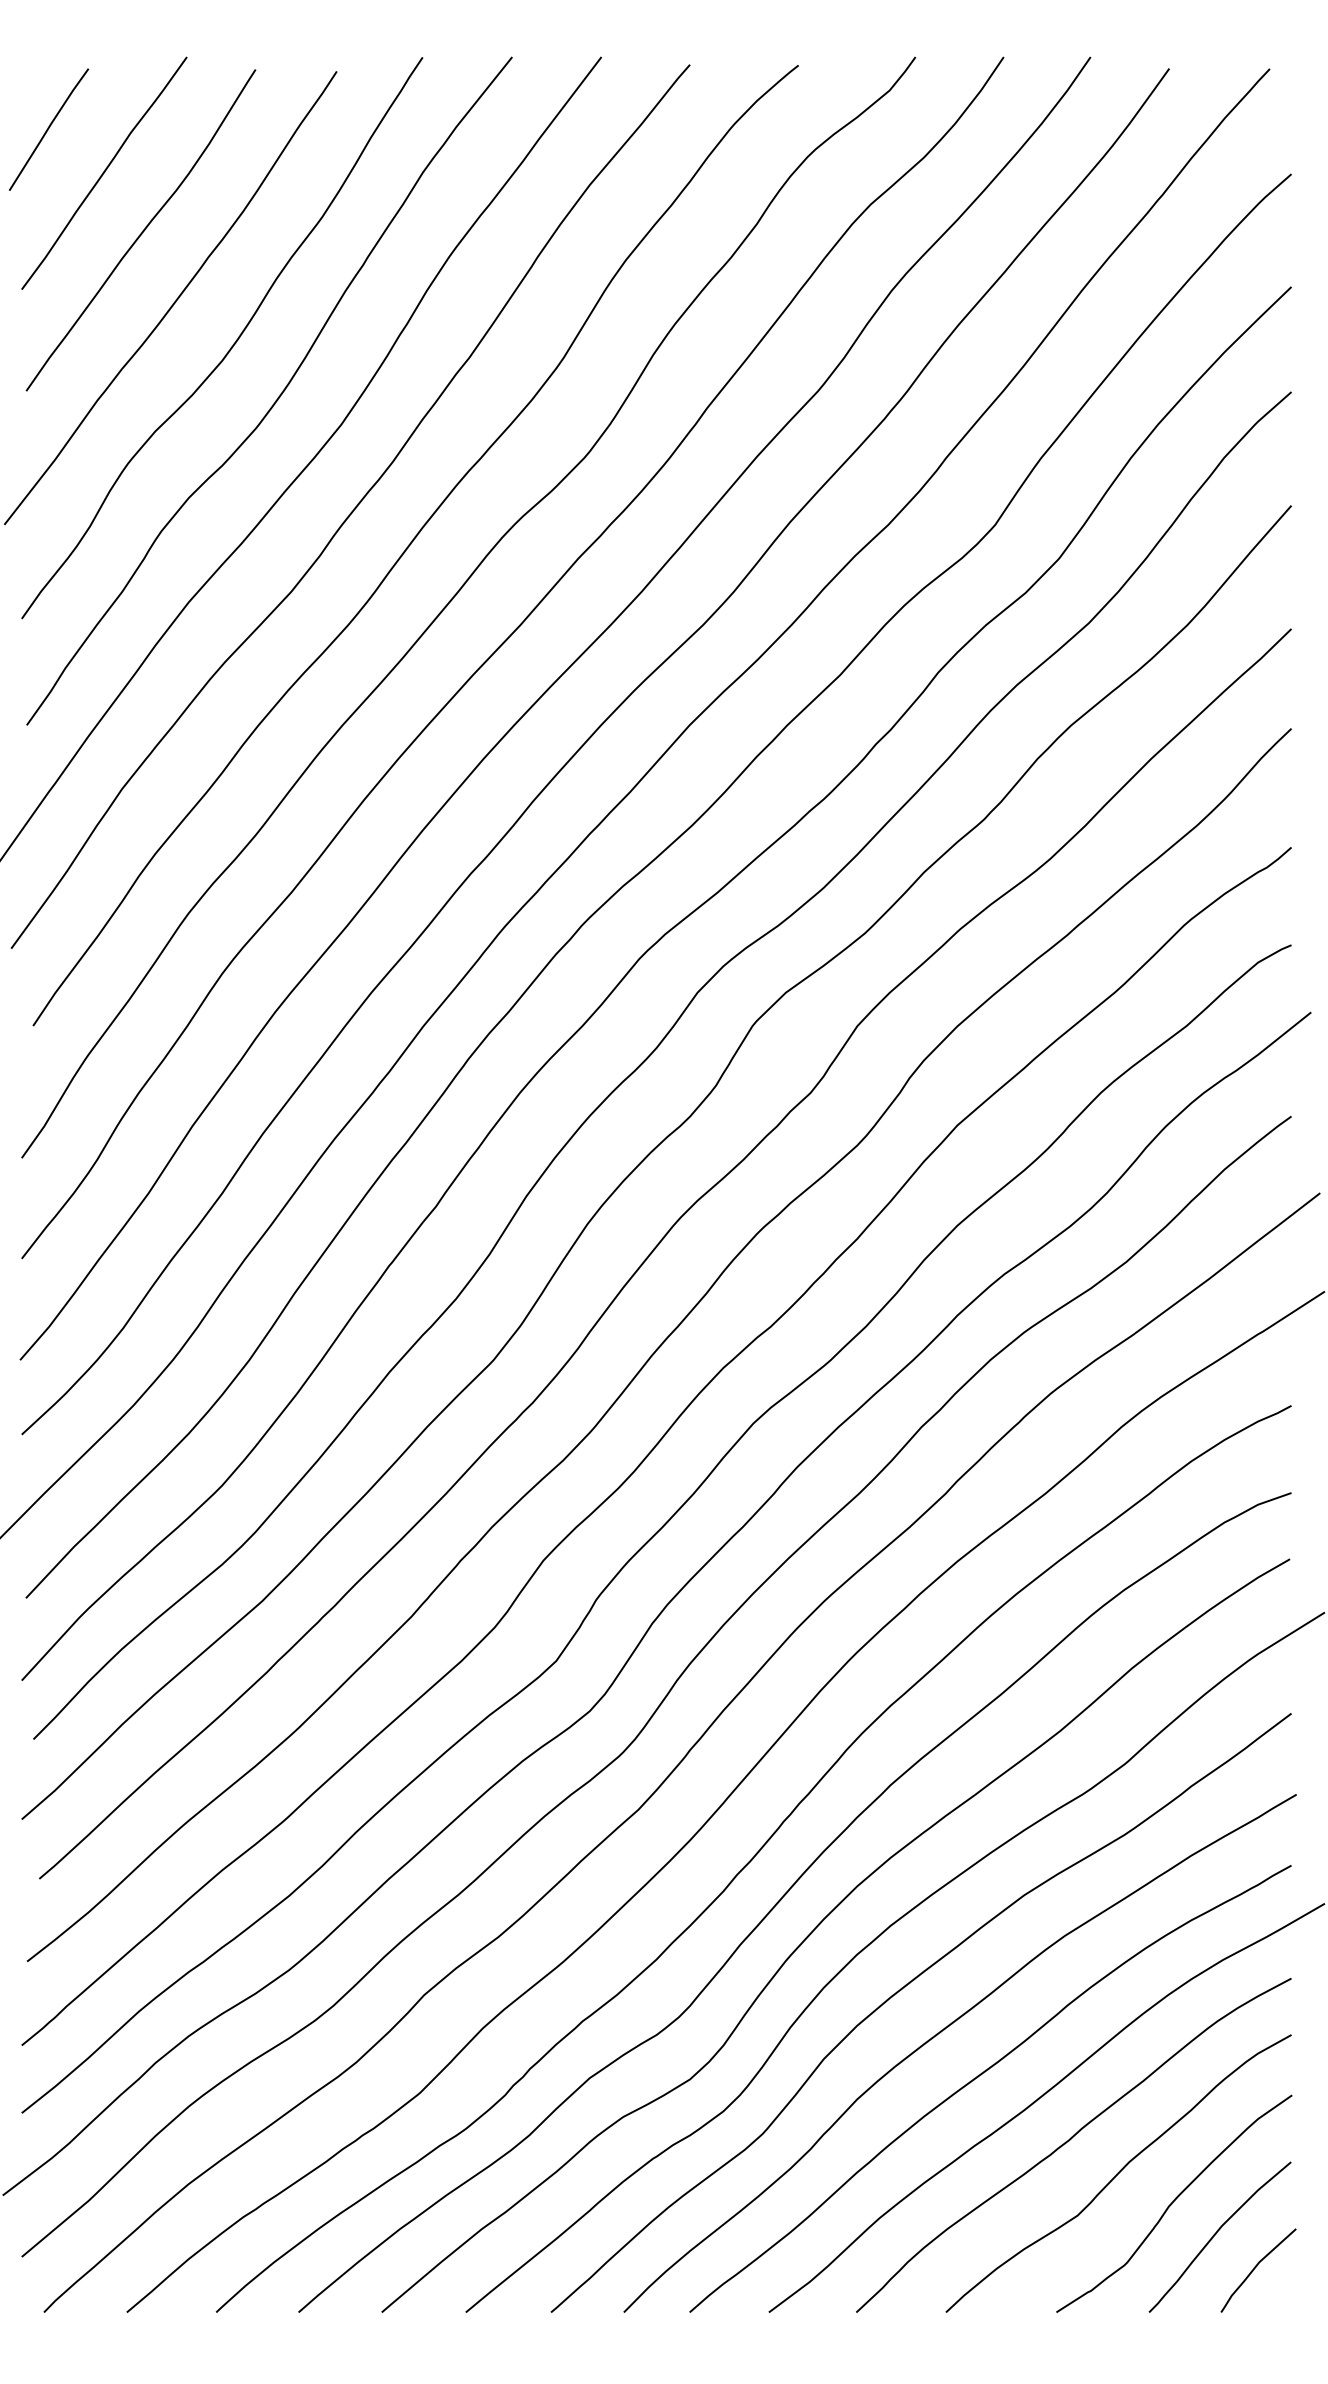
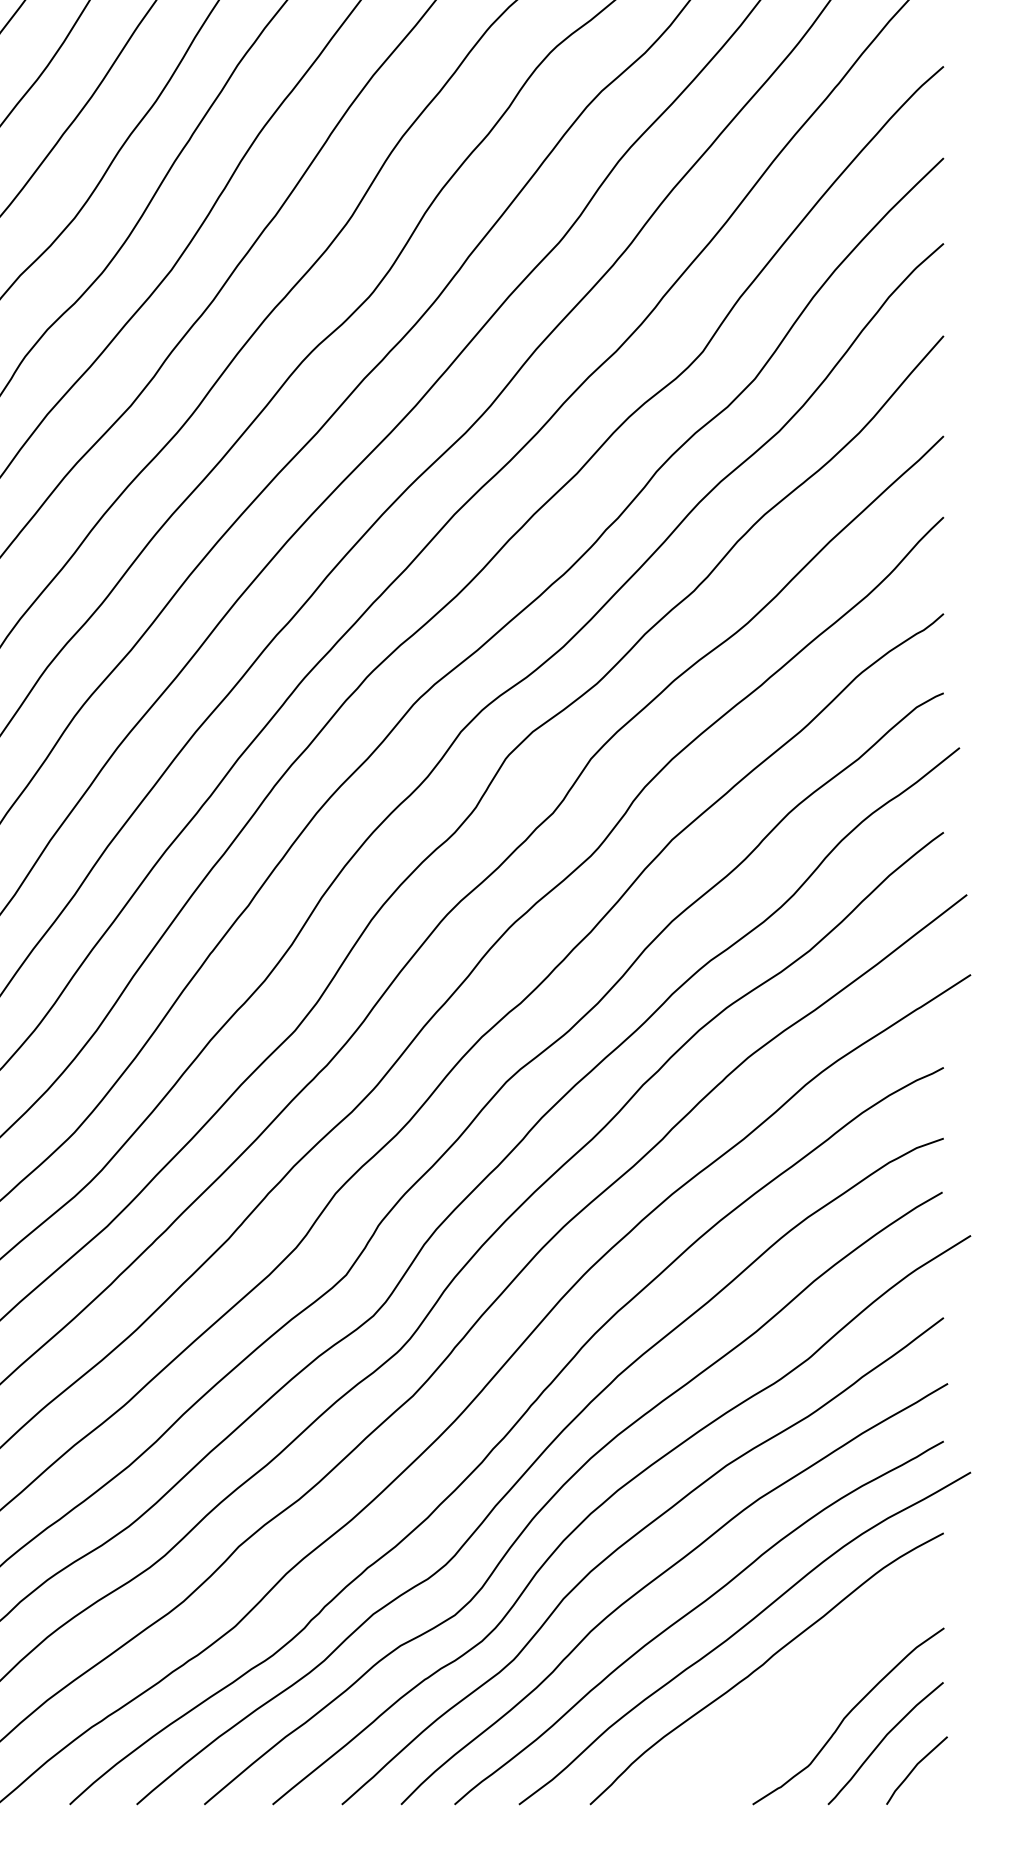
curve: (1118, 2173) -> (803, 1691), removed

